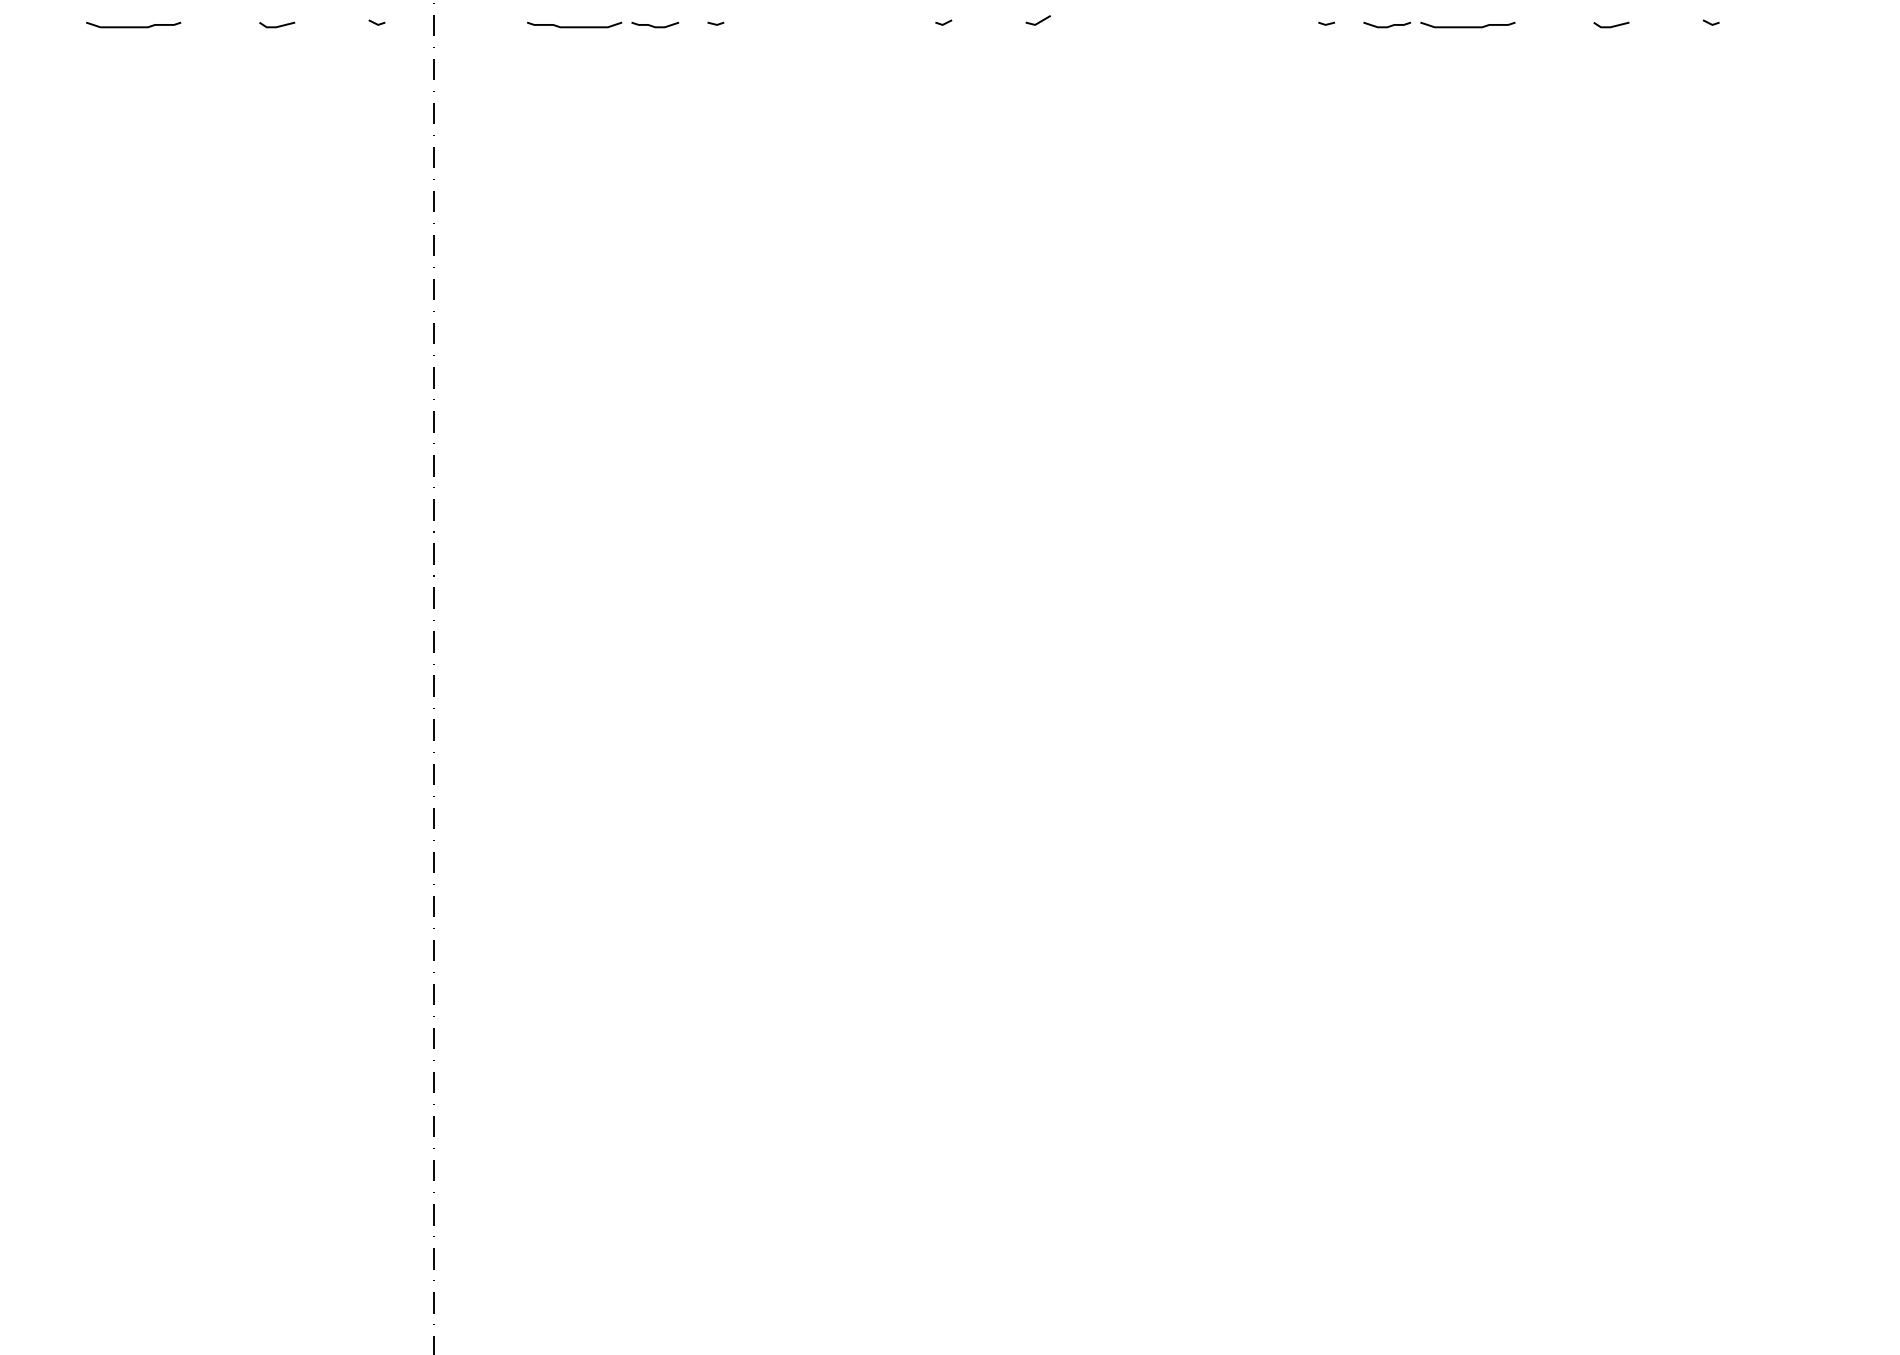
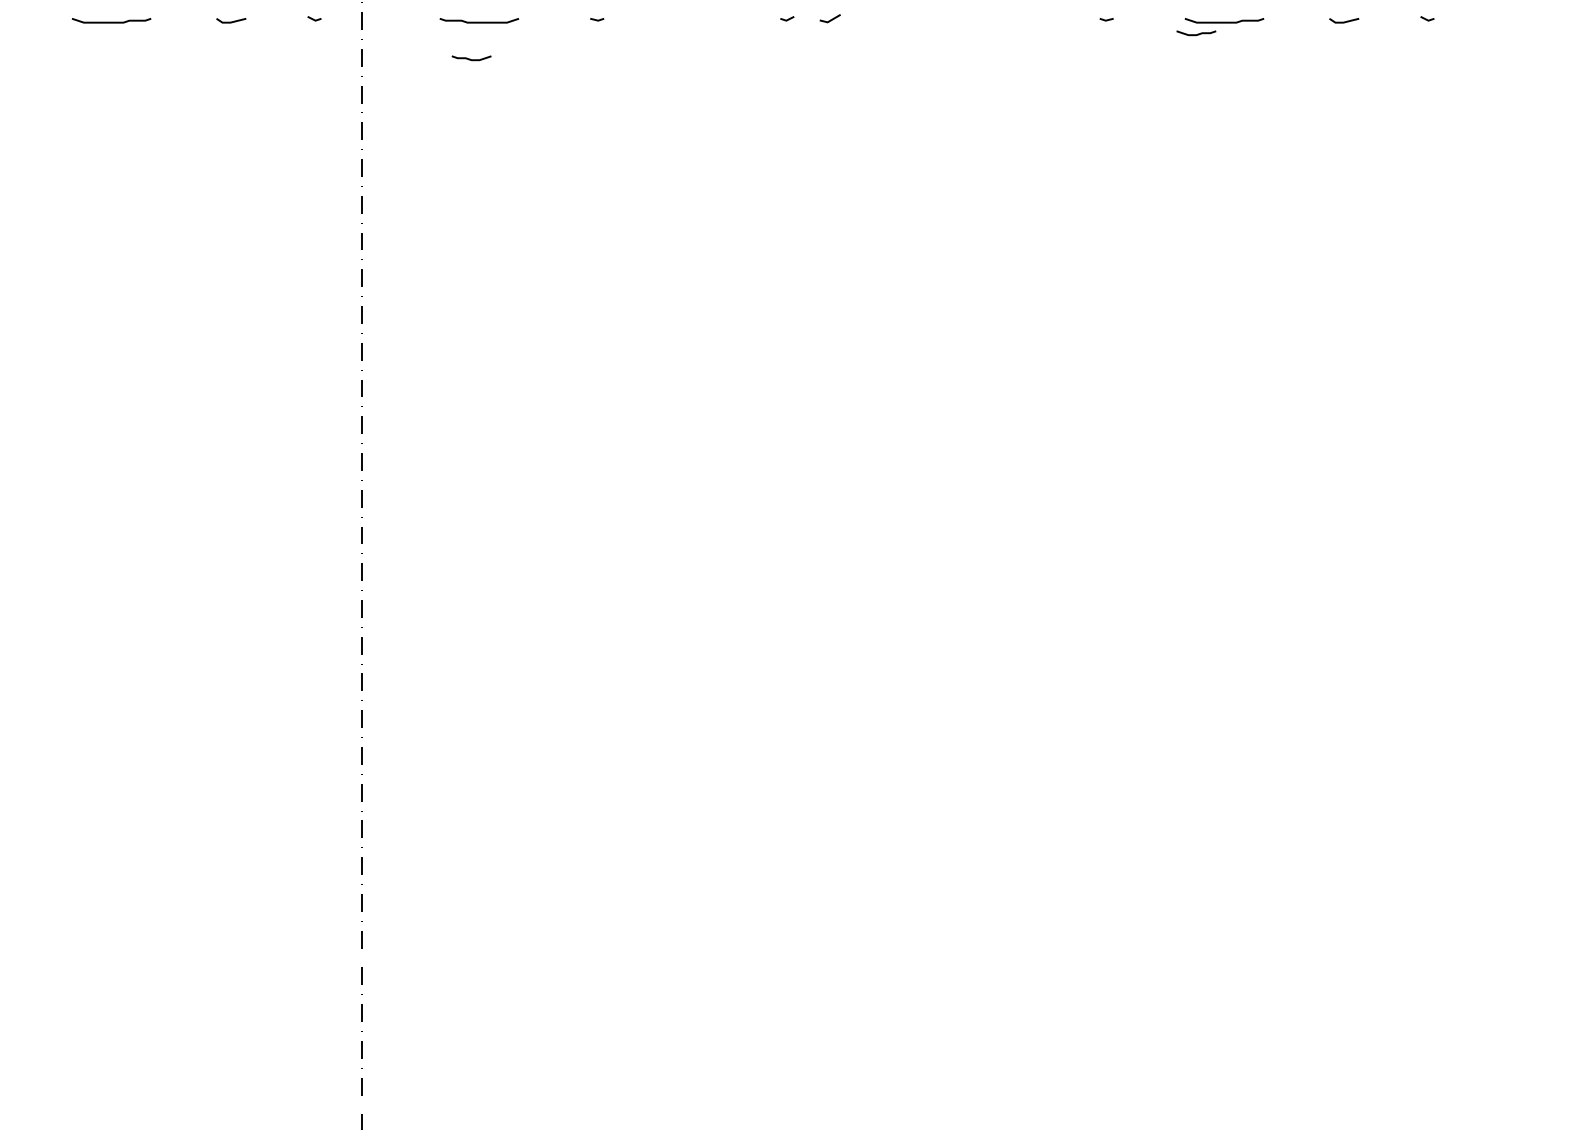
line: (1038, 21) -> (830, 19), moved
curve: (1388, 25) -> (1197, 33), moved
curve: (655, 26) -> (471, 59), moved

